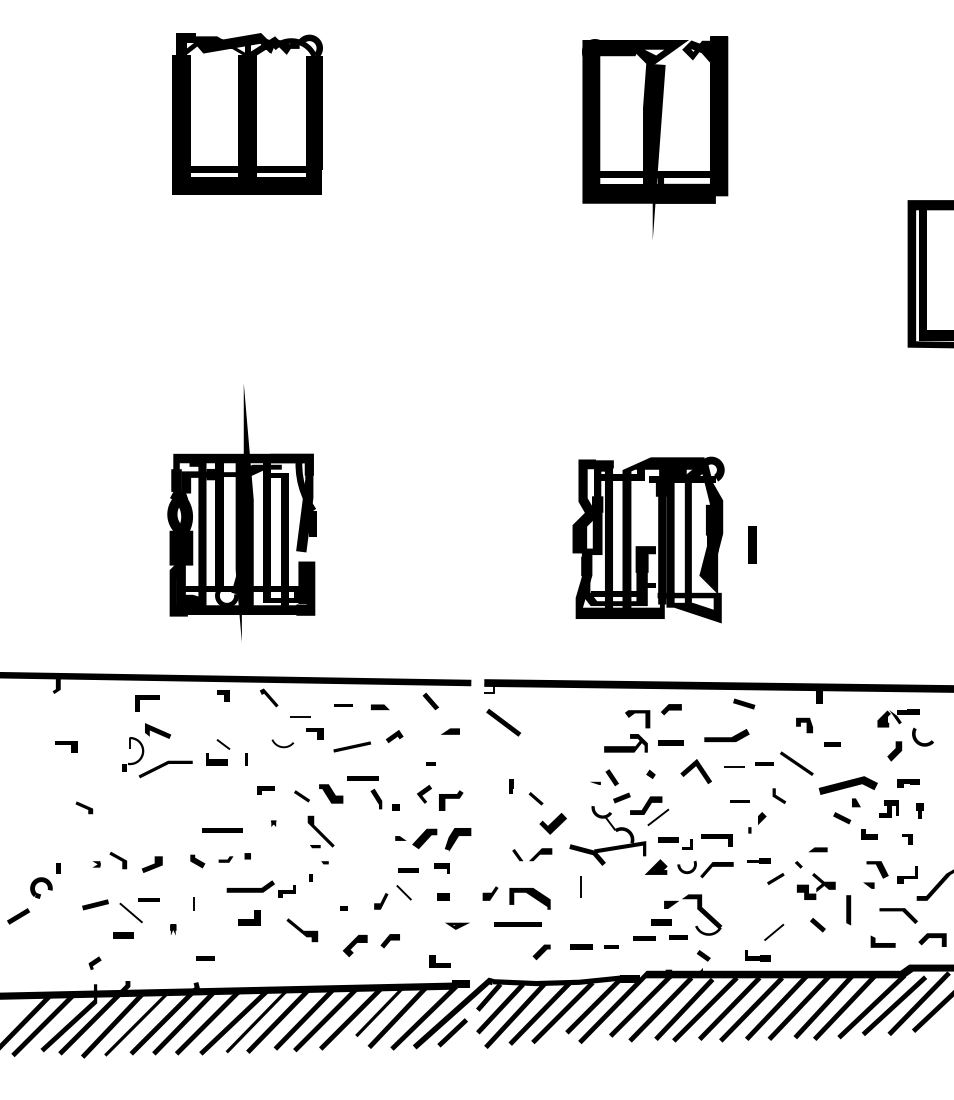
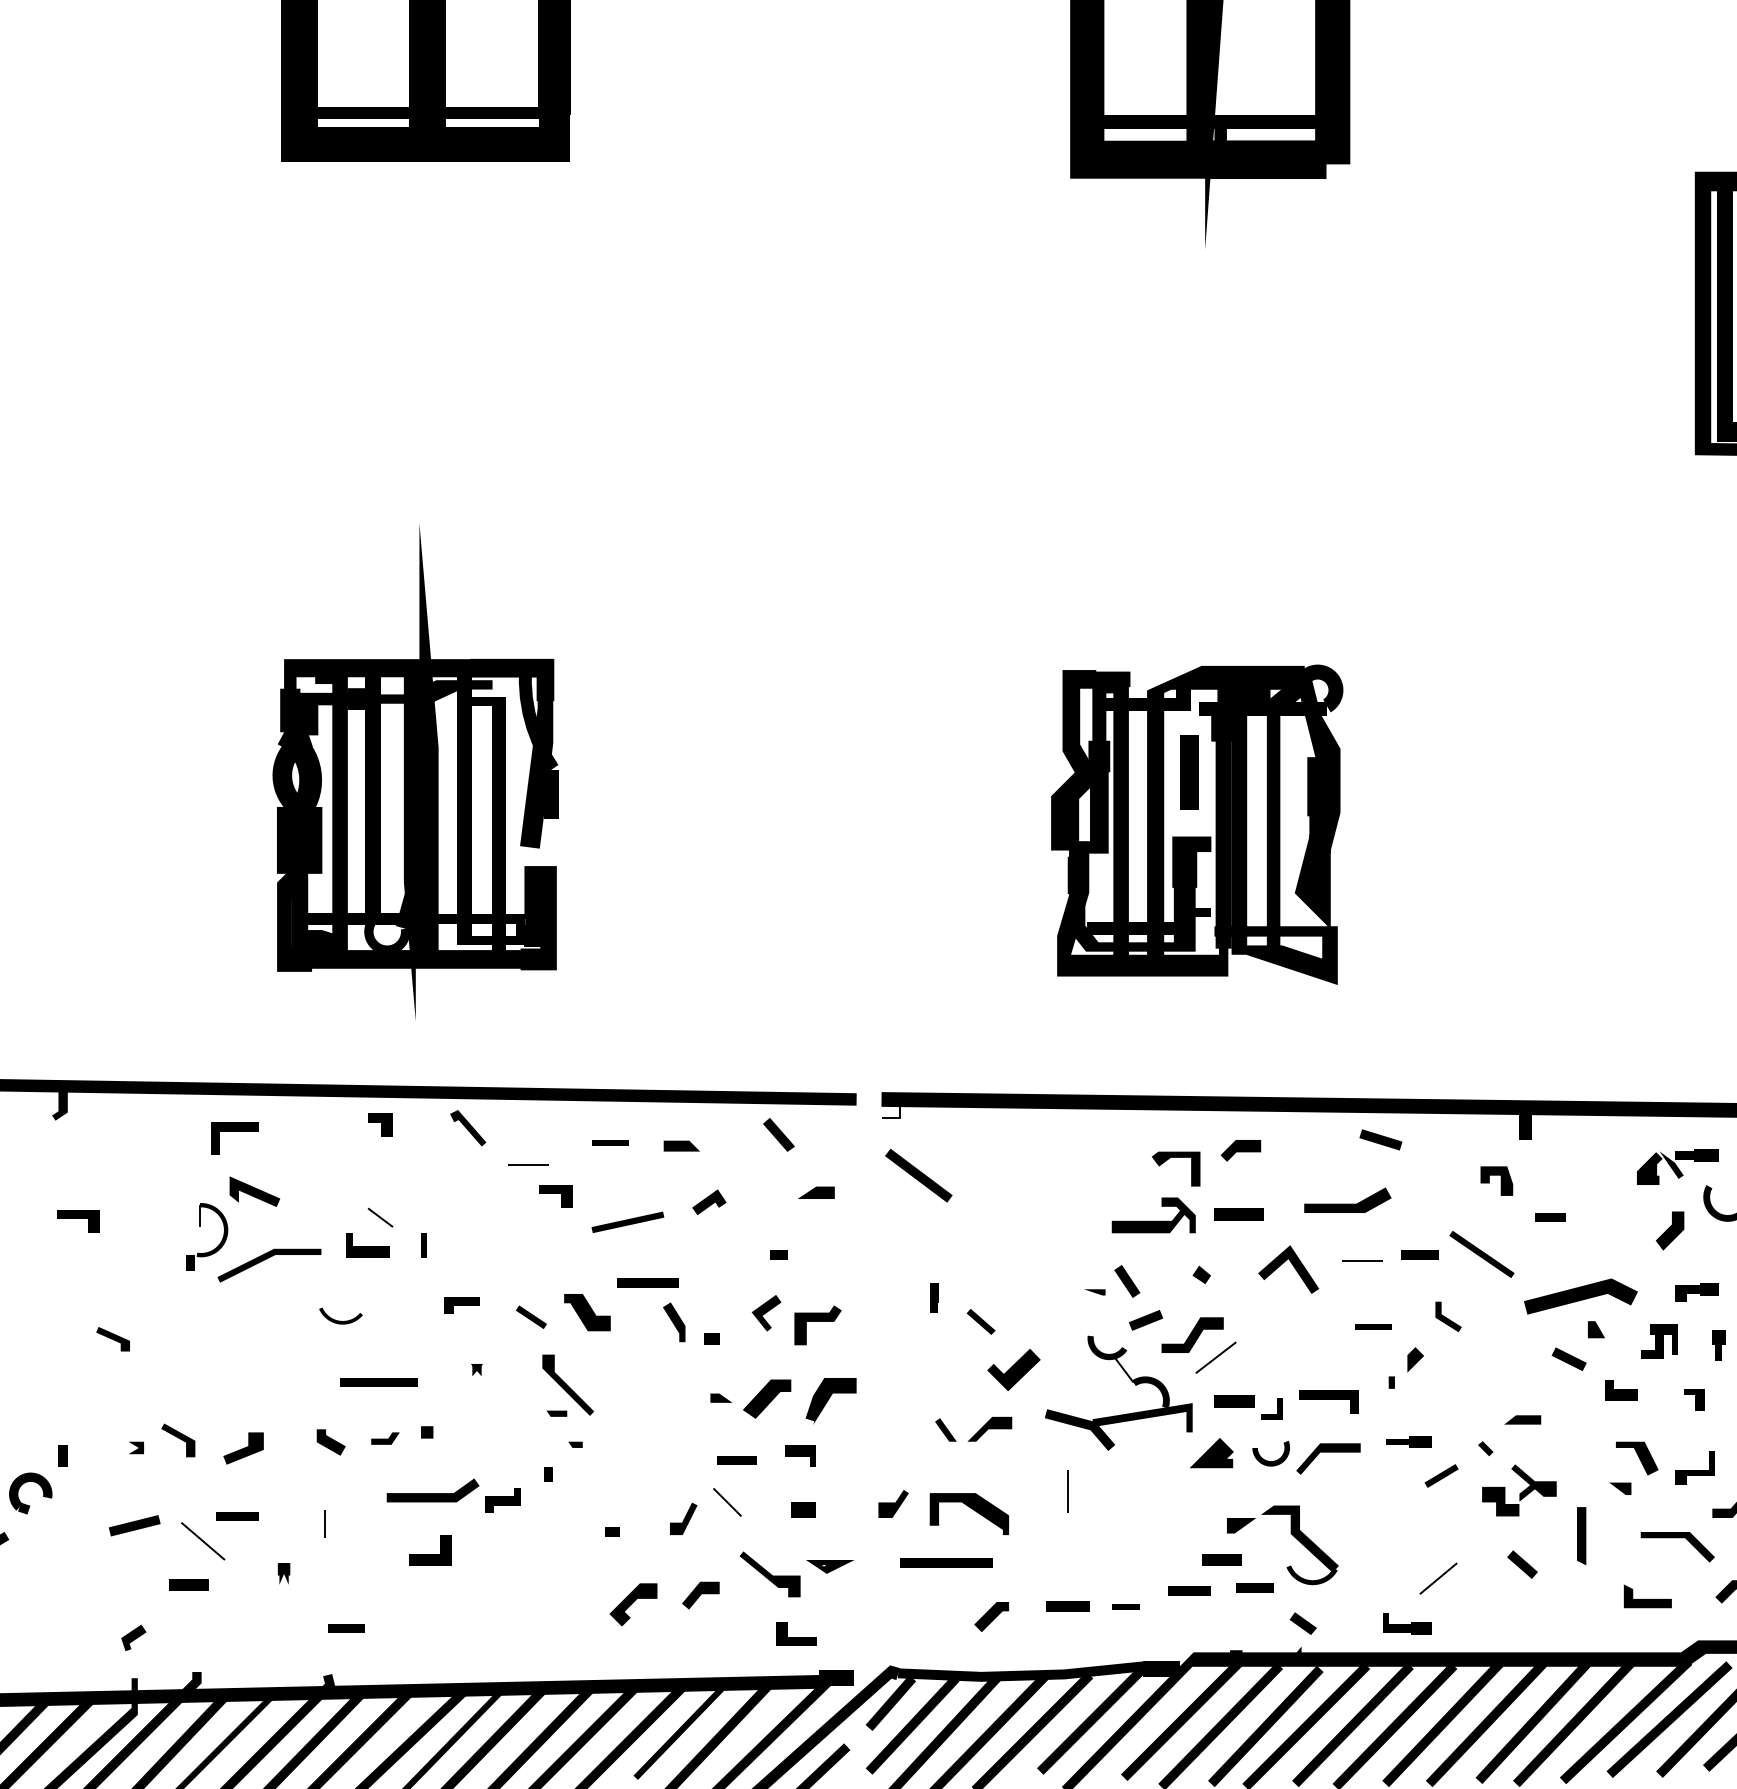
line: (752, 544) -> (1189, 771), moved
curve: (280, 745) -> (336, 1319), moved
line: (302, 930) -> (770, 1574), moved

